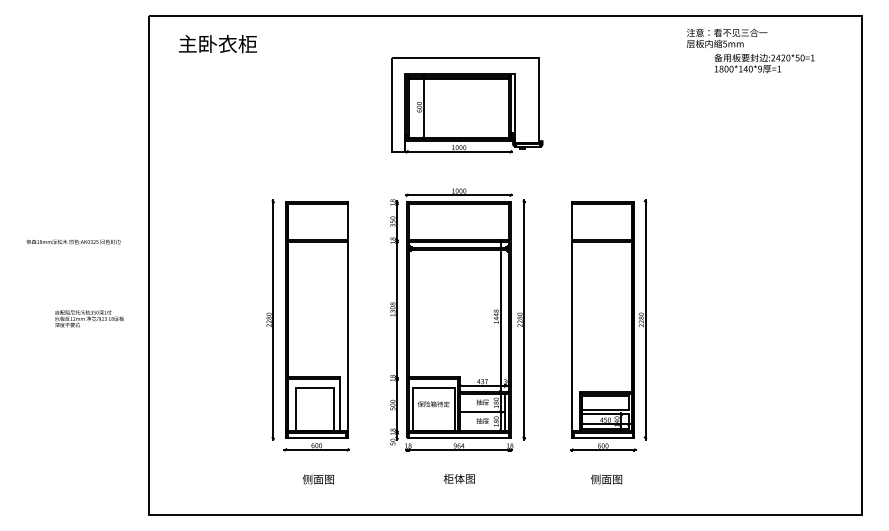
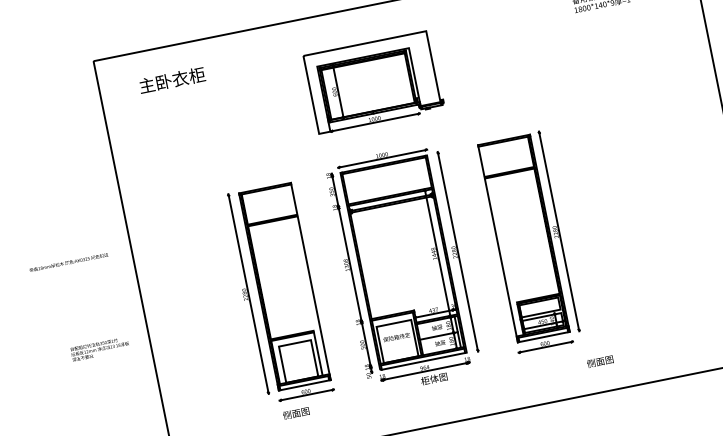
text: (217, 43) -> (171, 79), moved
text: (89, 318) -> (100, 348), moved
text: (458, 478) -> (433, 378), moved
text: (317, 479) -> (295, 413), moved
text: (606, 479) -> (600, 361), moved

